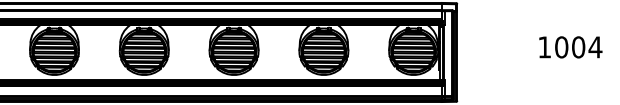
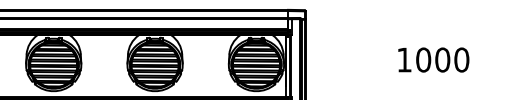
text: (595, 47) -> (461, 60), 1004 -> 1000

